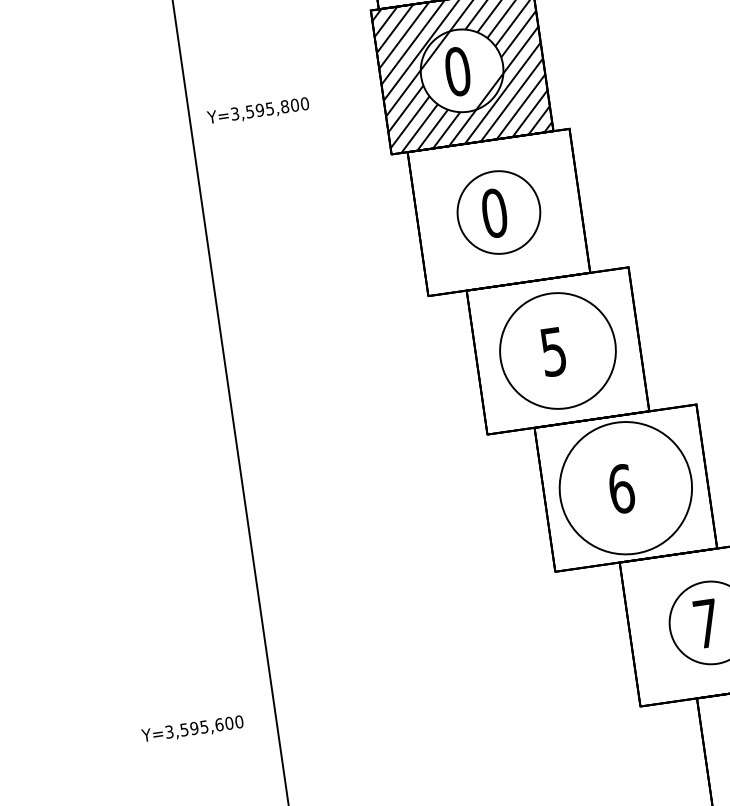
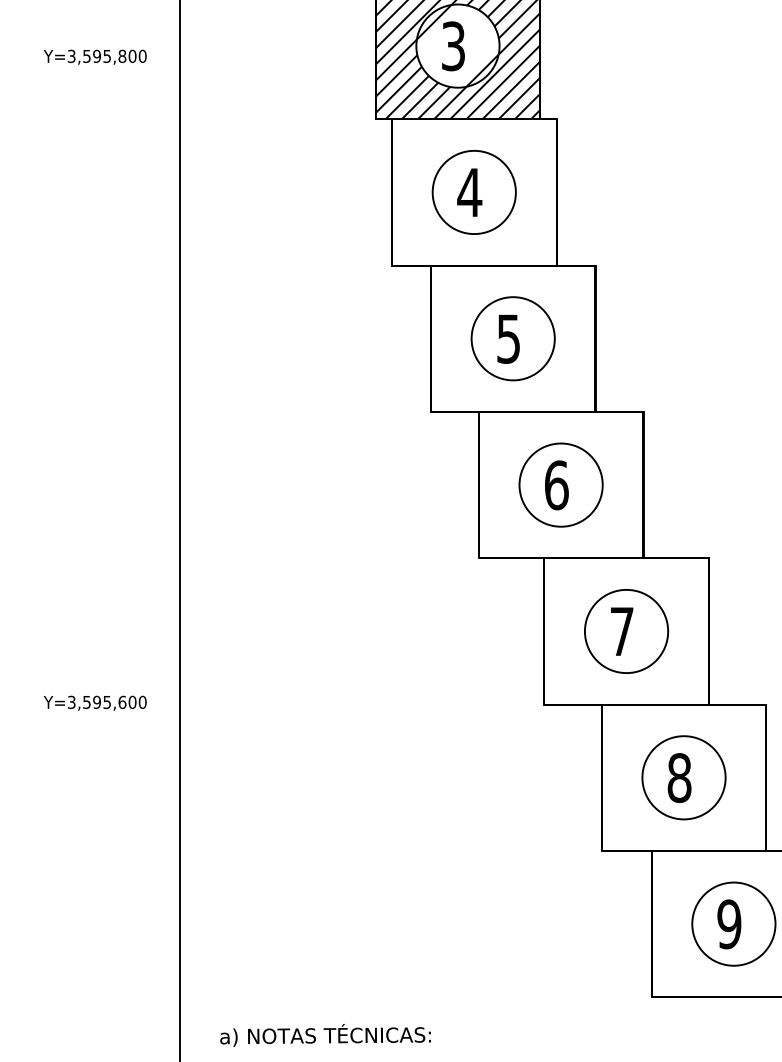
text: (457, 71) -> (453, 46), 0 -> 3
text: (258, 110) -> (95, 56), moved
text: (494, 213) -> (469, 192), 0 -> 4
circle: (557, 350) -> (512, 338), size x0.71
circle: (625, 487) -> (560, 484), size x0.62
text: (192, 728) -> (95, 702), moved

